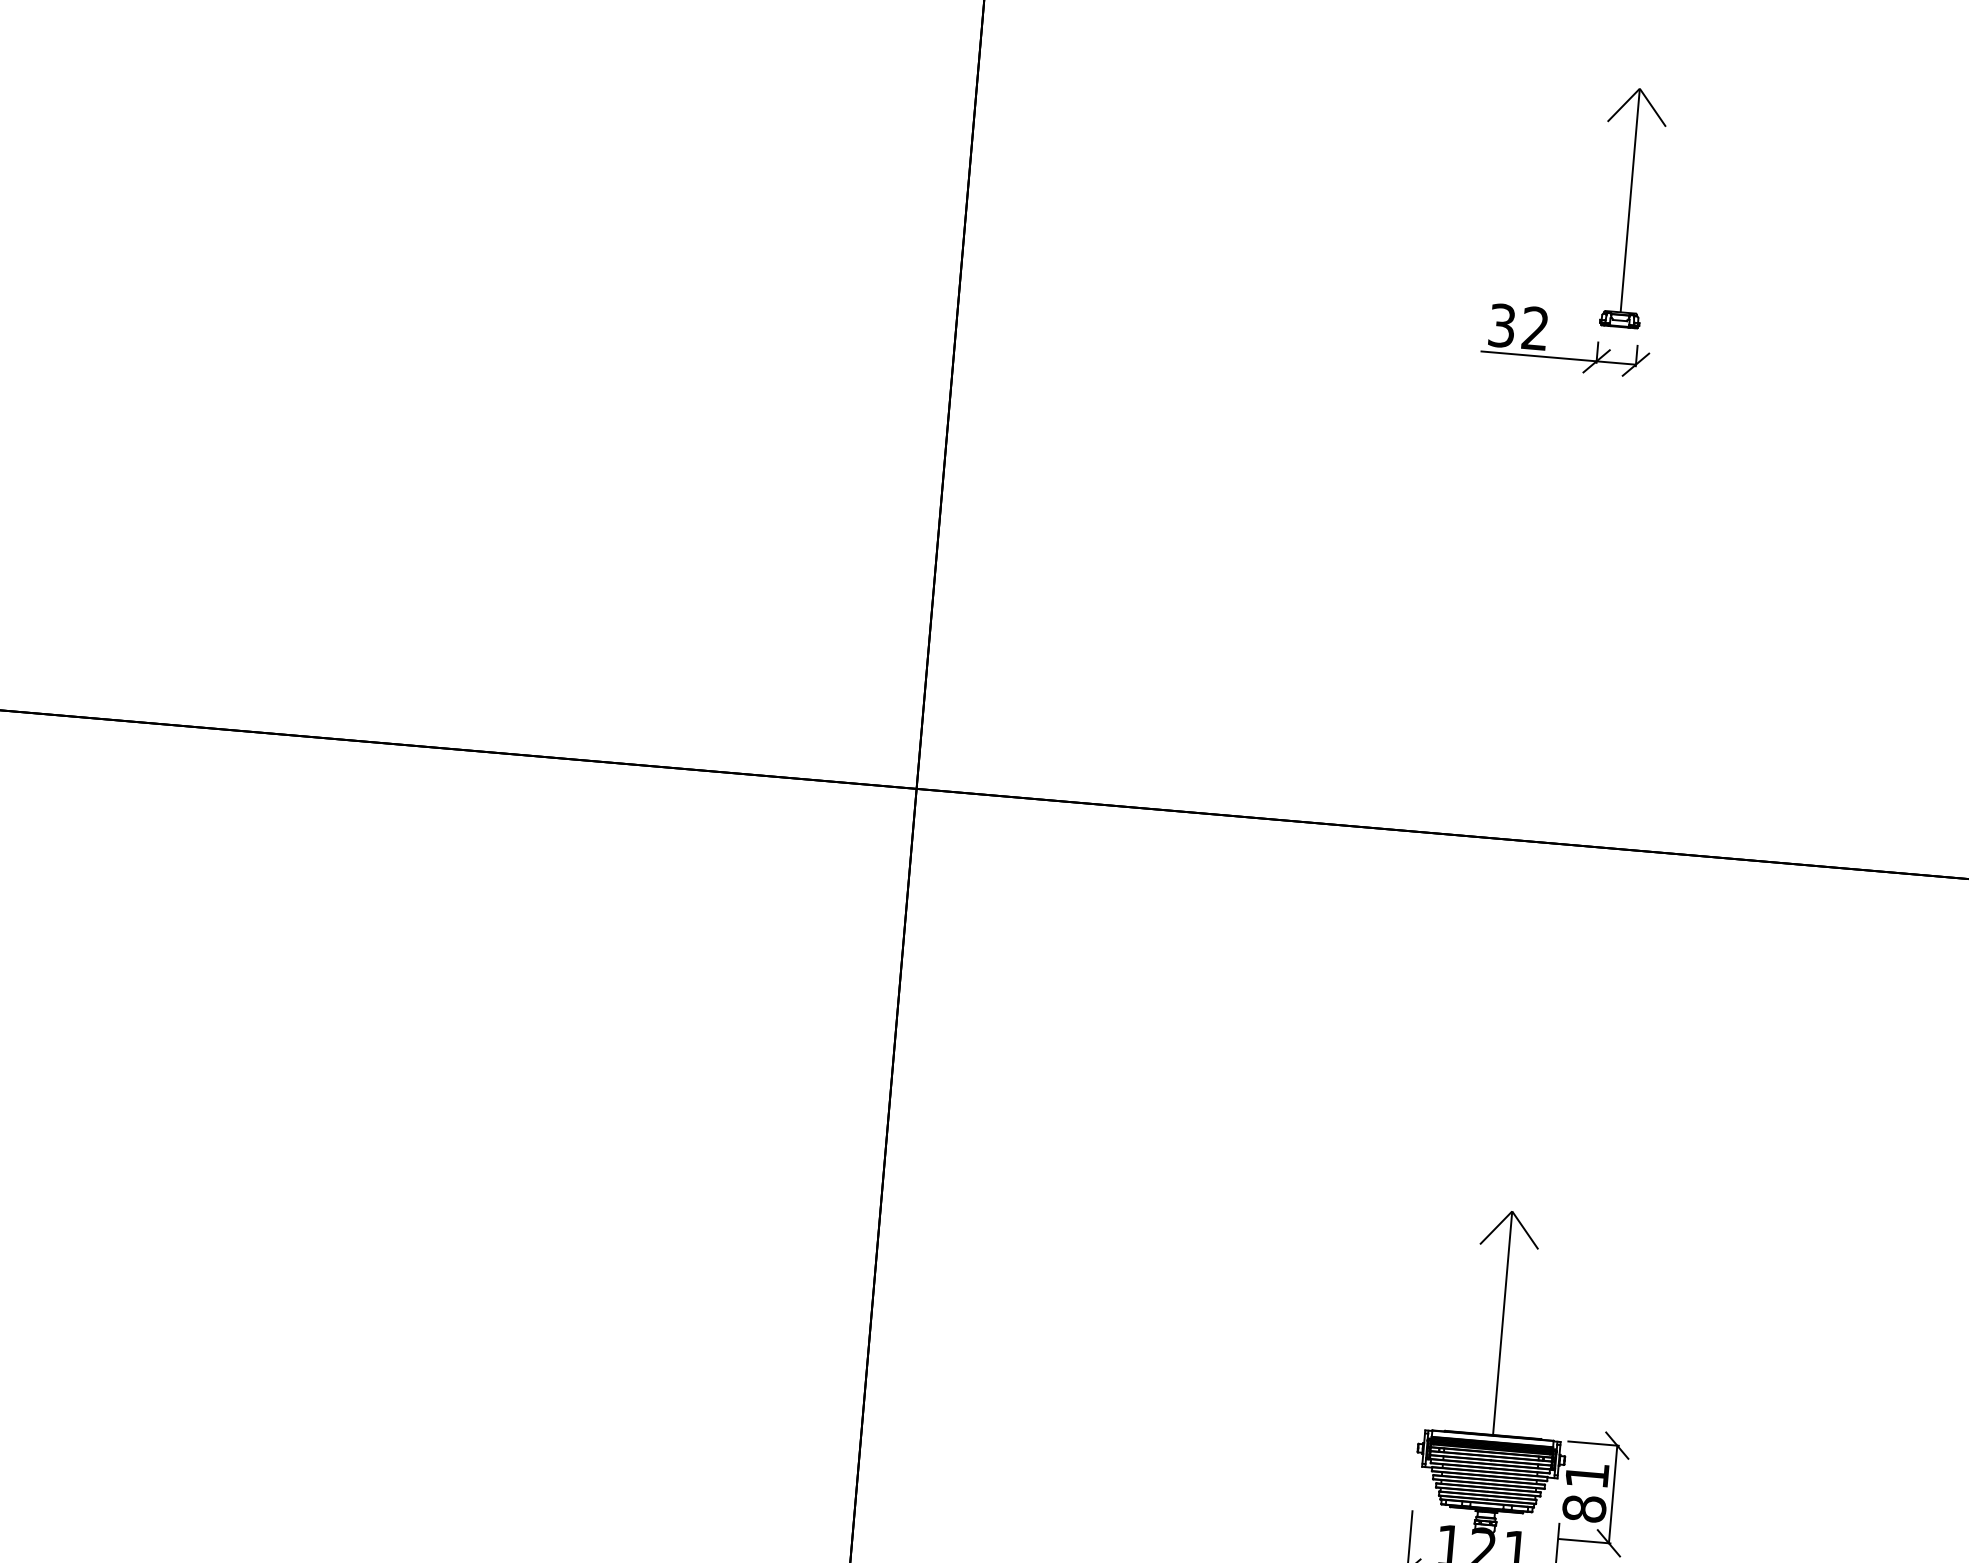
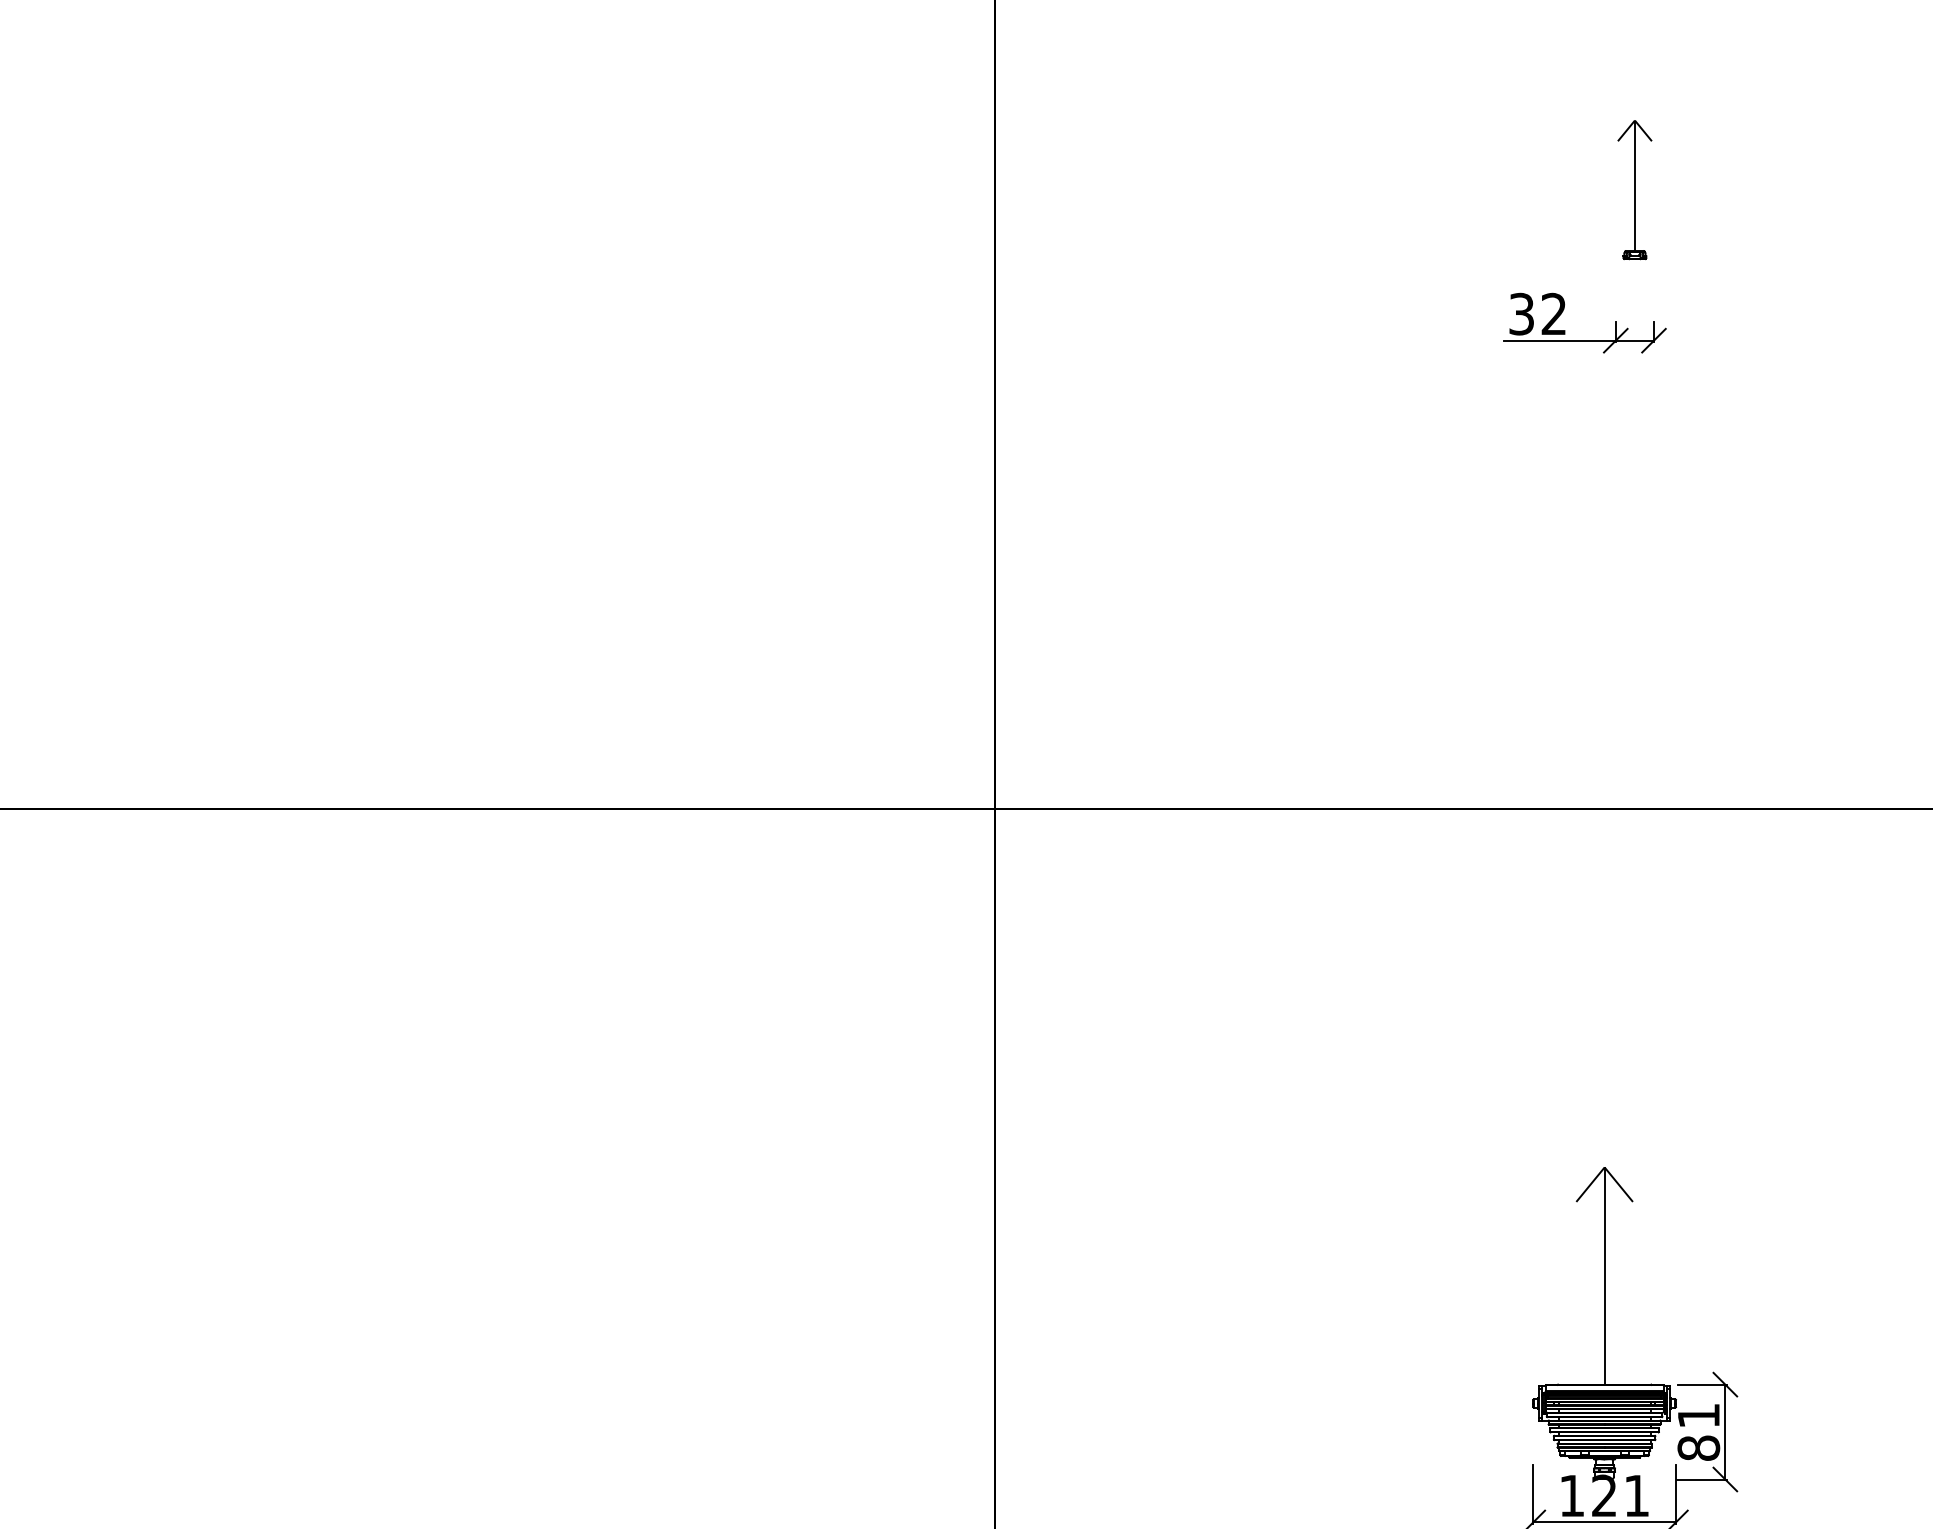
part: (1629, 207) -> (1634, 189), size x0.6

